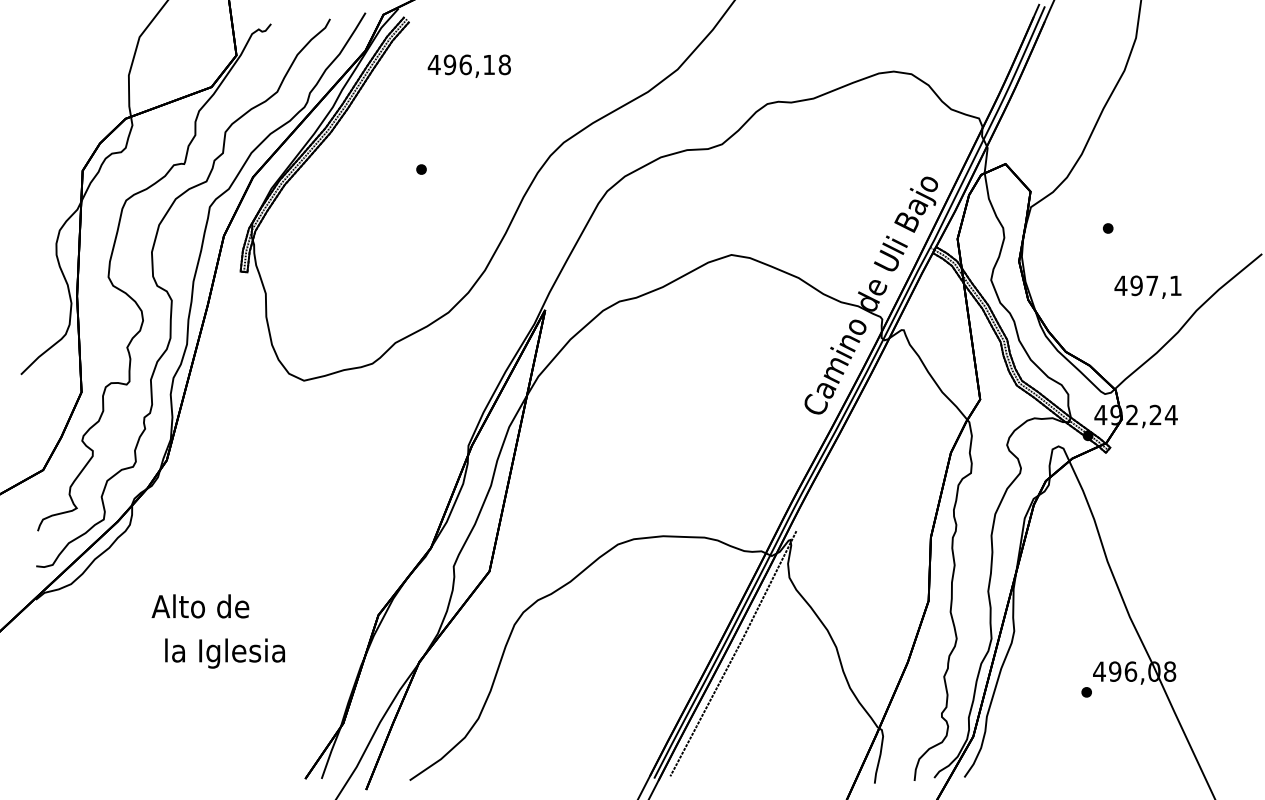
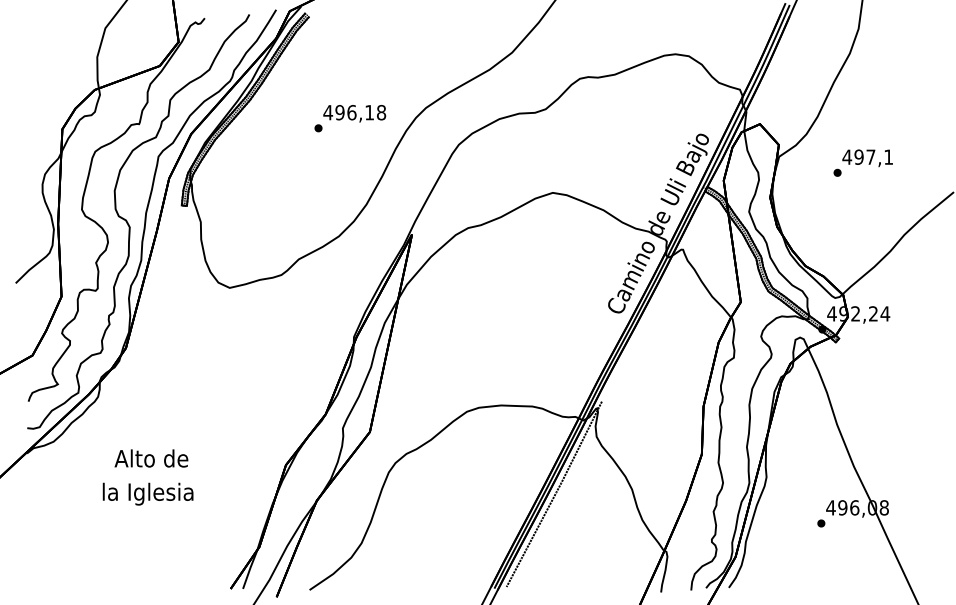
text: (468, 65) -> (354, 113), moved
text: (1147, 286) -> (867, 157), moved
text: (224, 653) -> (147, 494), moved

